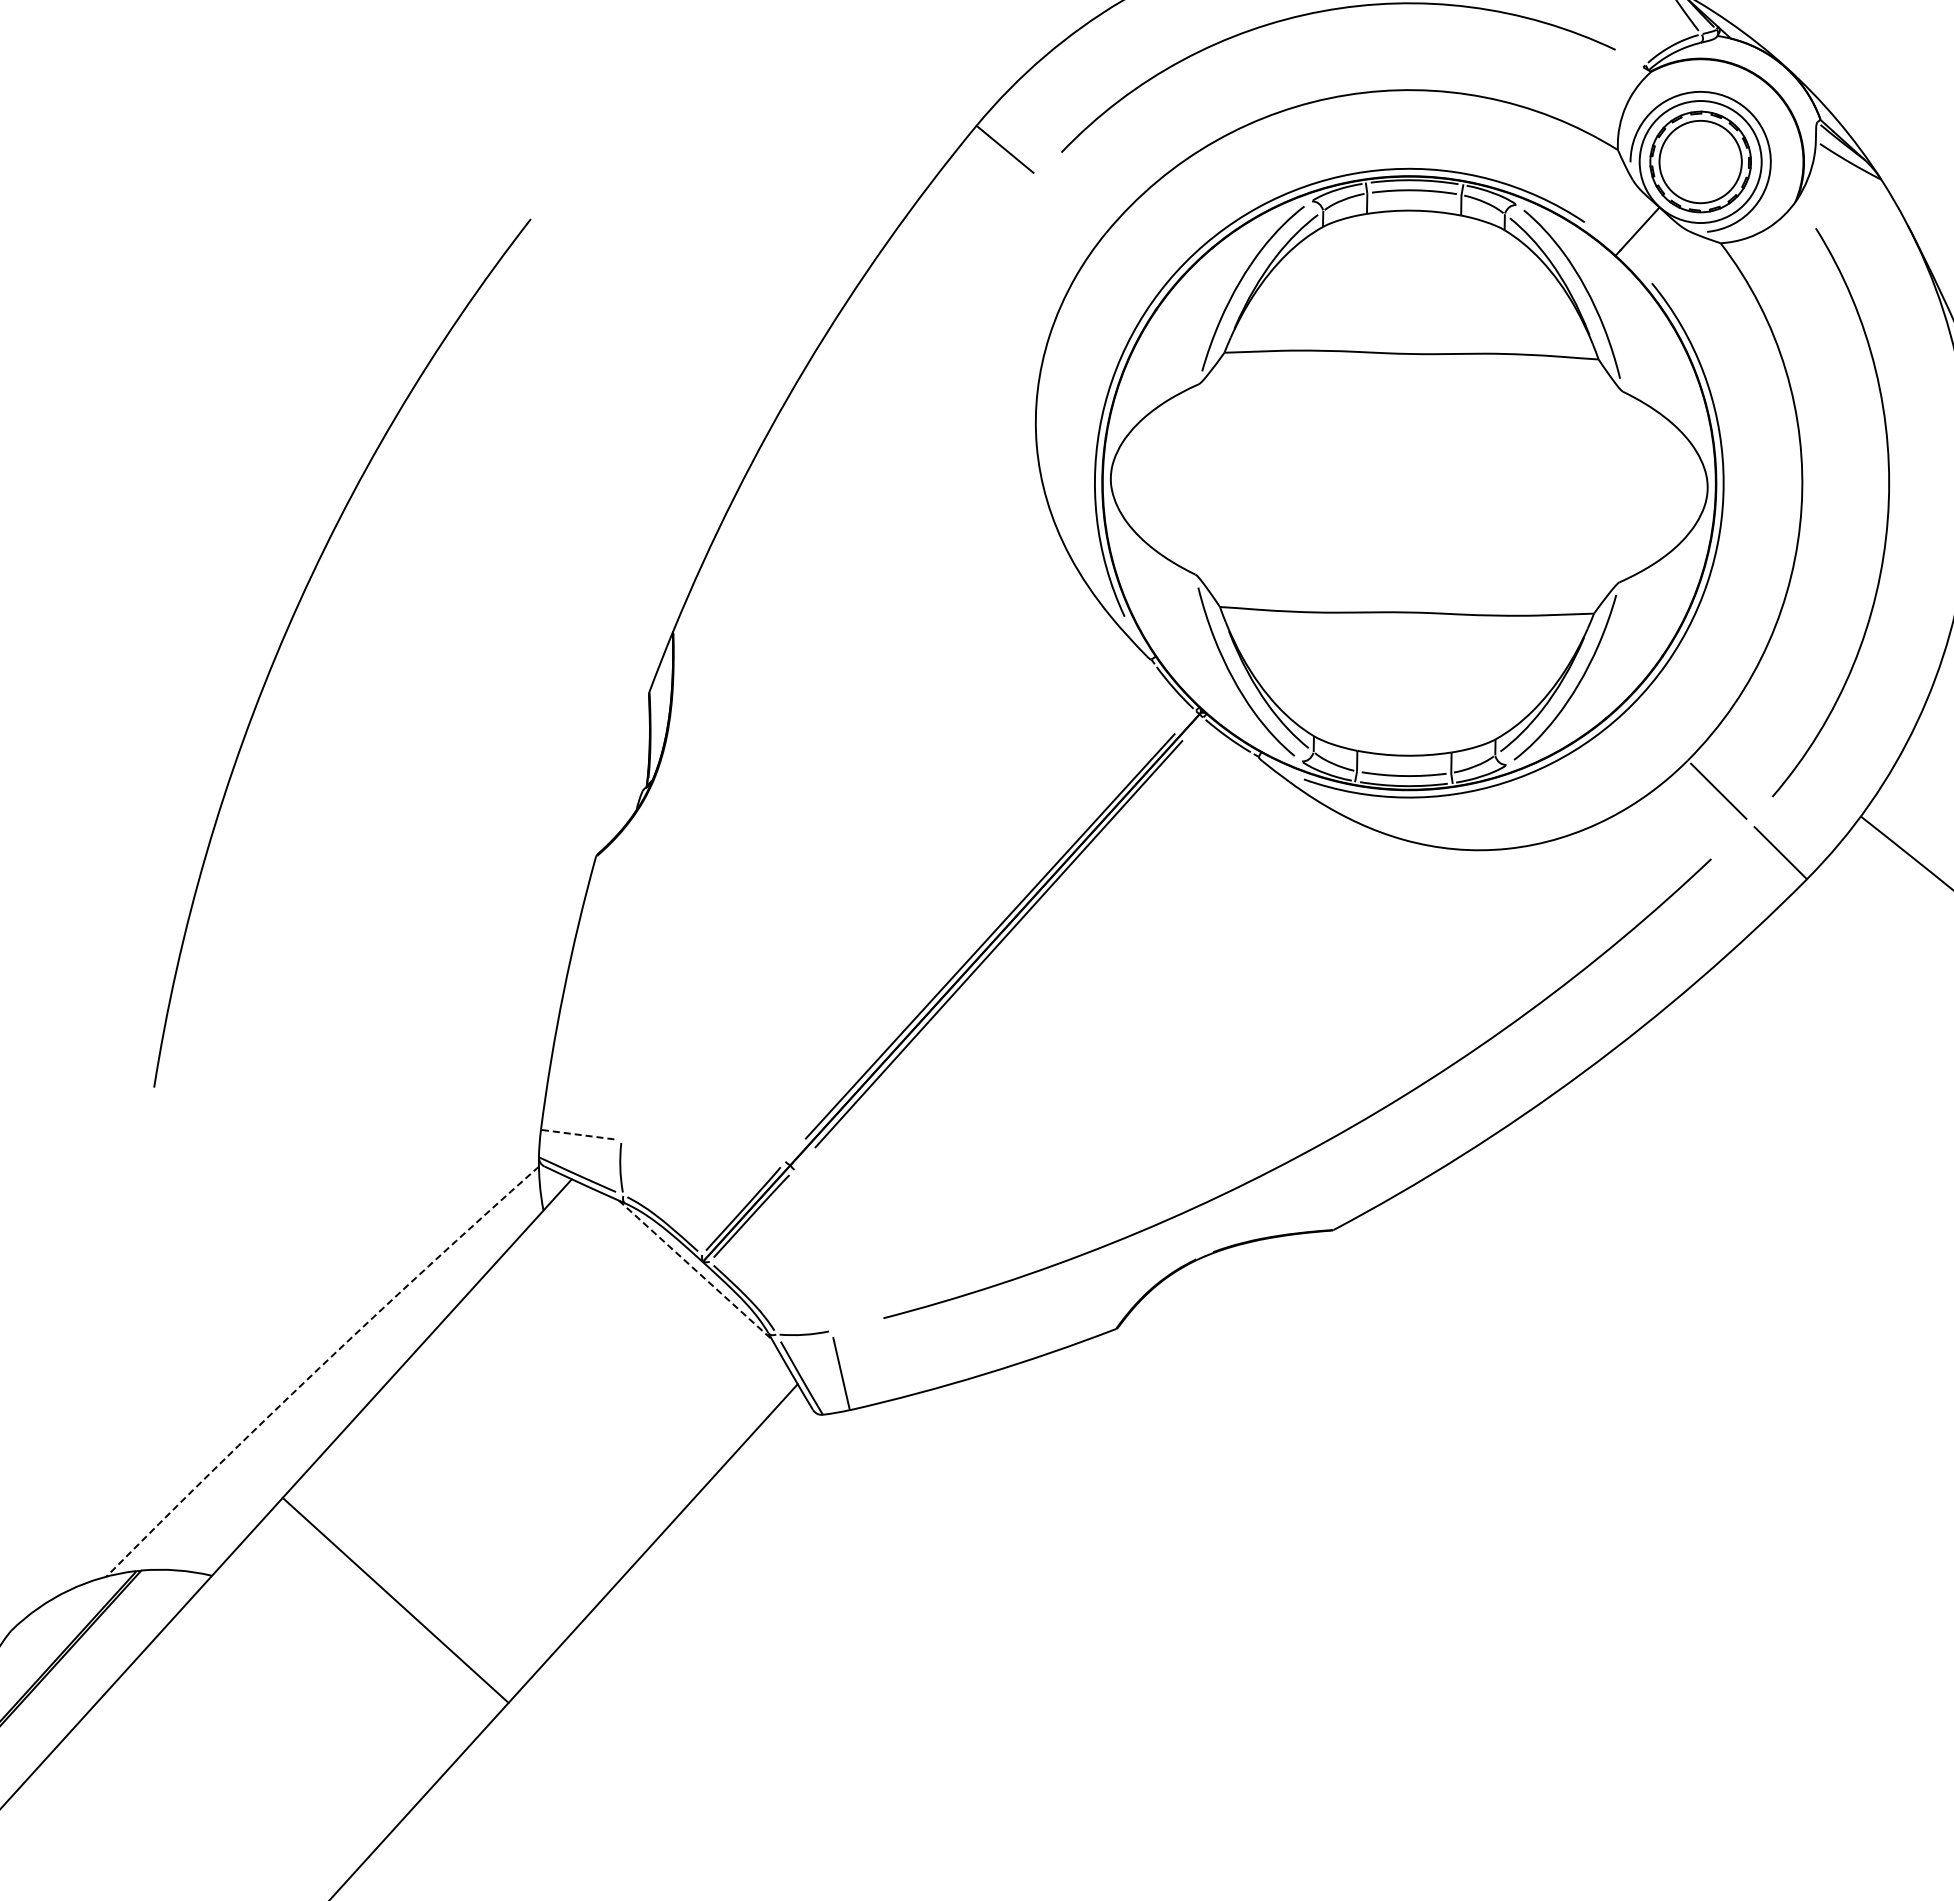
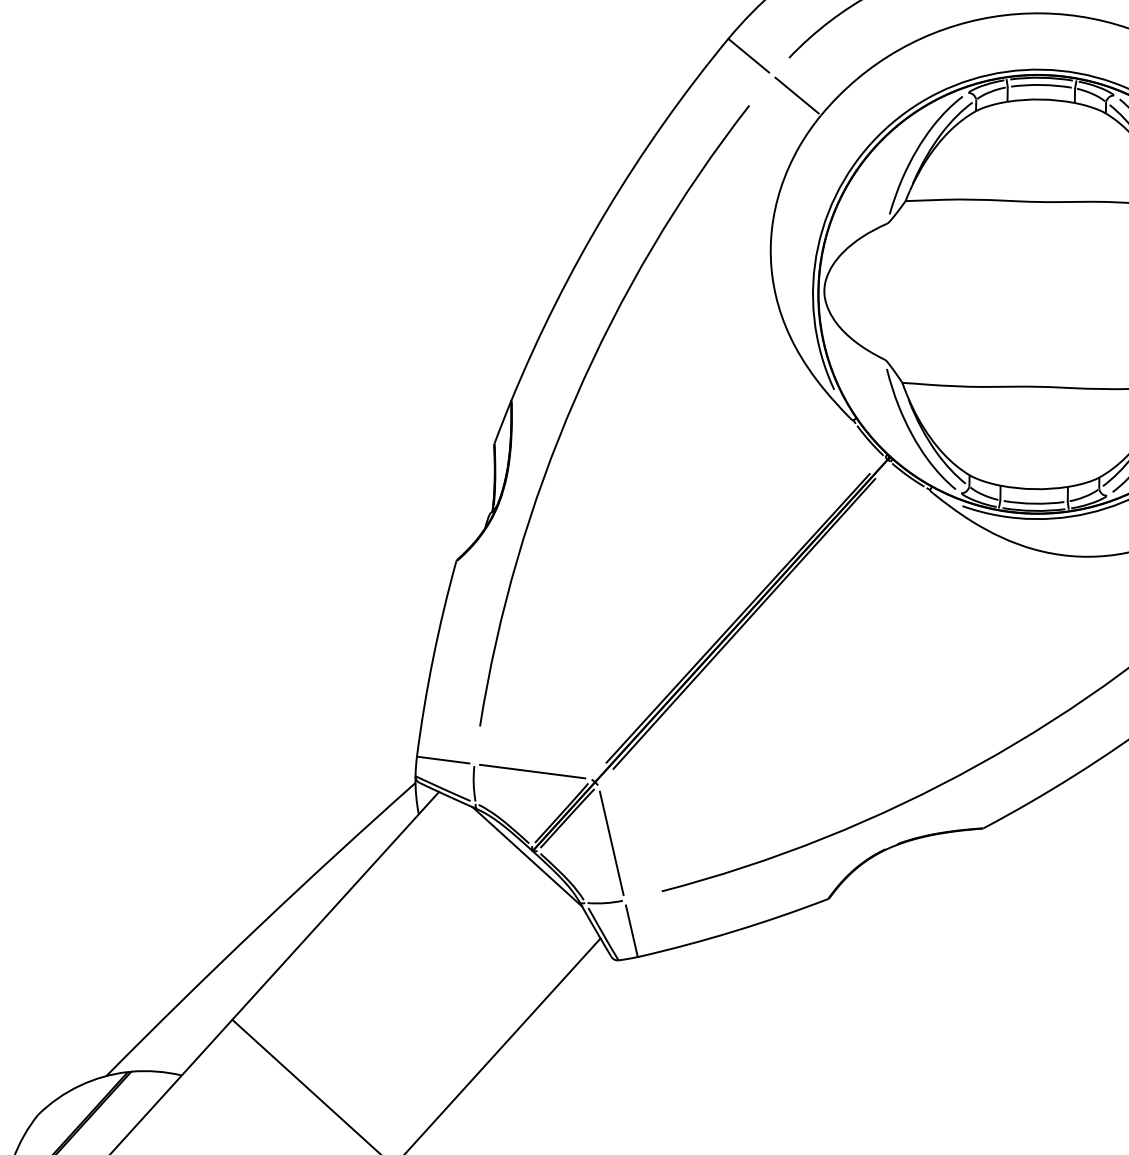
line: (1072, 205) -> (796, 95), added
arc: (287, 632) -> (575, 401), moved
line: (577, 1134) -> (443, 759), dashed -> solid
line: (702, 1150) -> (532, 771), added
line: (812, 1250) -> (611, 842), added
line: (695, 1270) -> (527, 857), dashed -> solid
arc: (319, 1368) -> (258, 927), dashed -> solid

